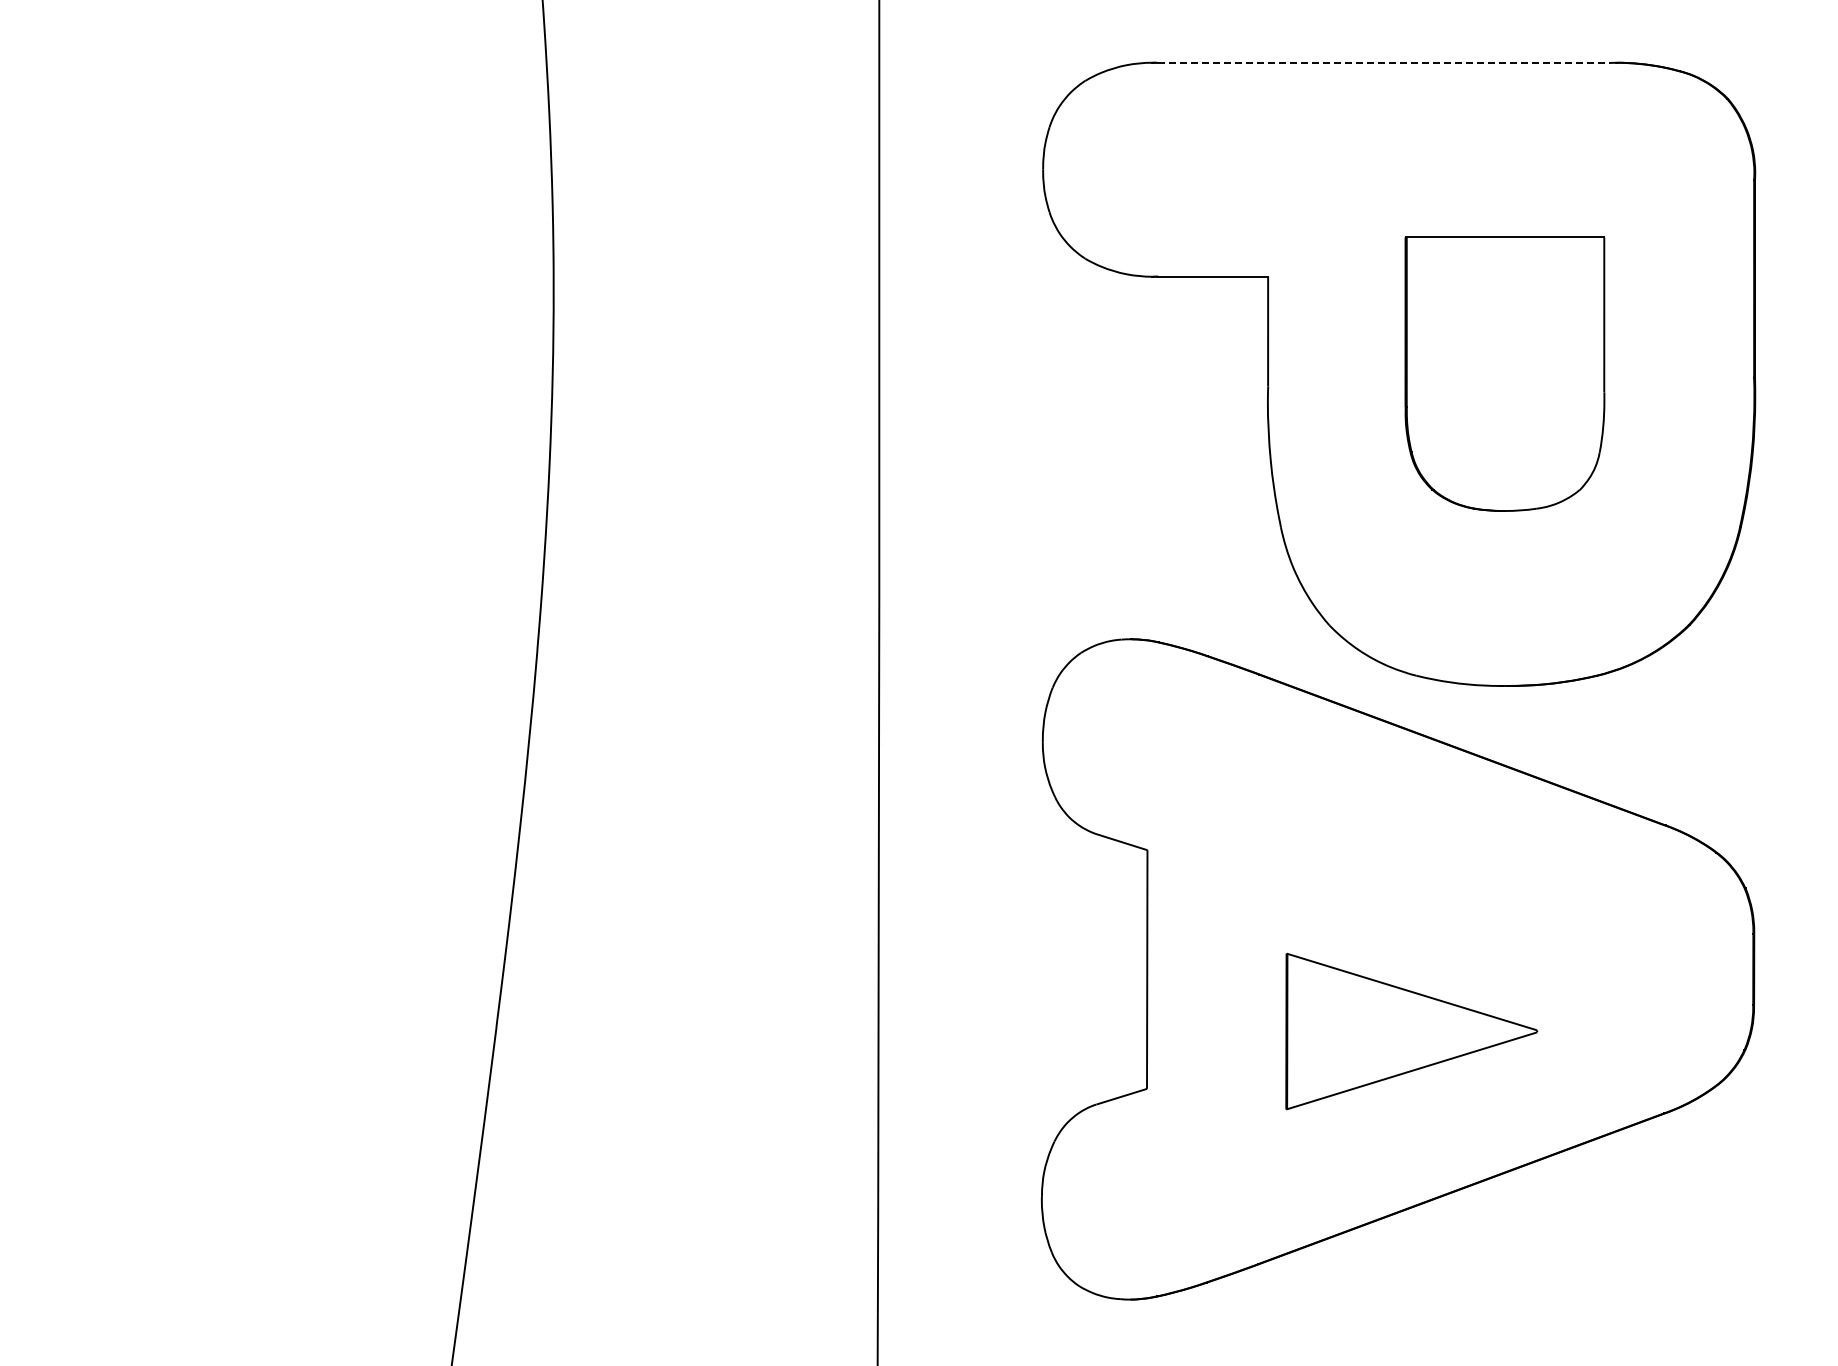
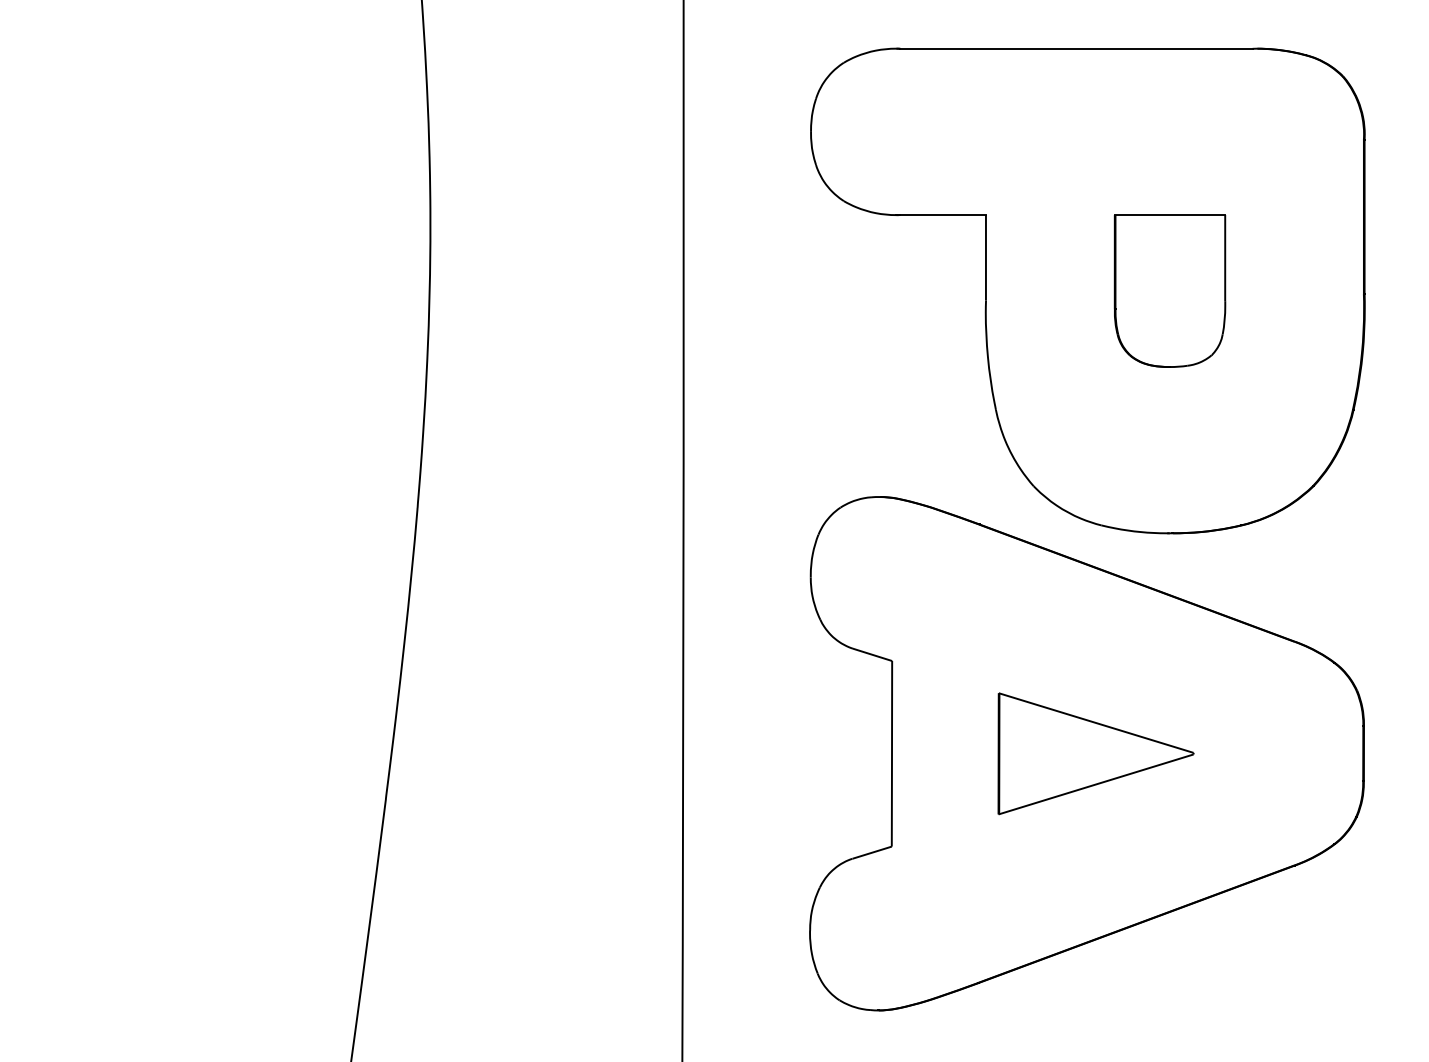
line: (1384, 62) -> (1076, 48), dashed -> solid
part: (1504, 374) -> (1169, 291), size x0.71
part: (1411, 1031) -> (1095, 753), moved

